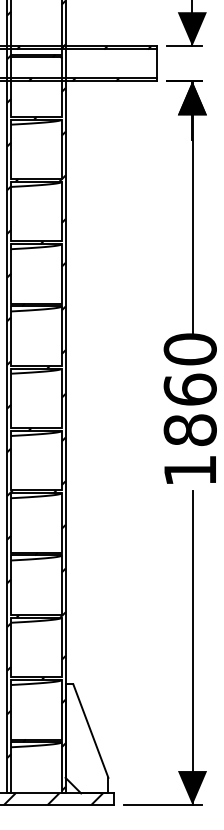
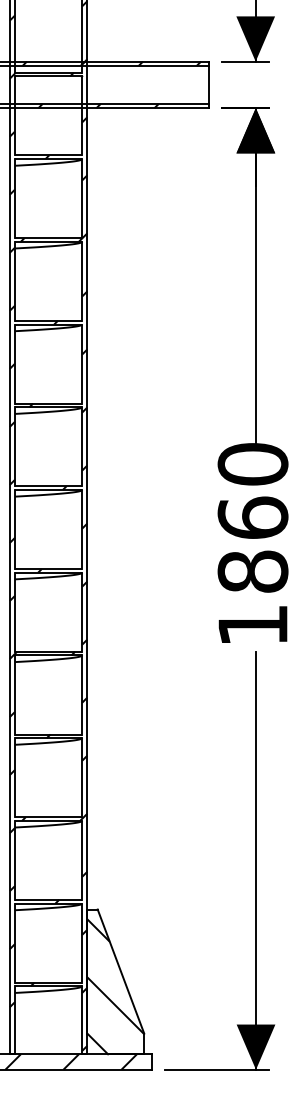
hatch: (86, 734) -> (115, 975), added

